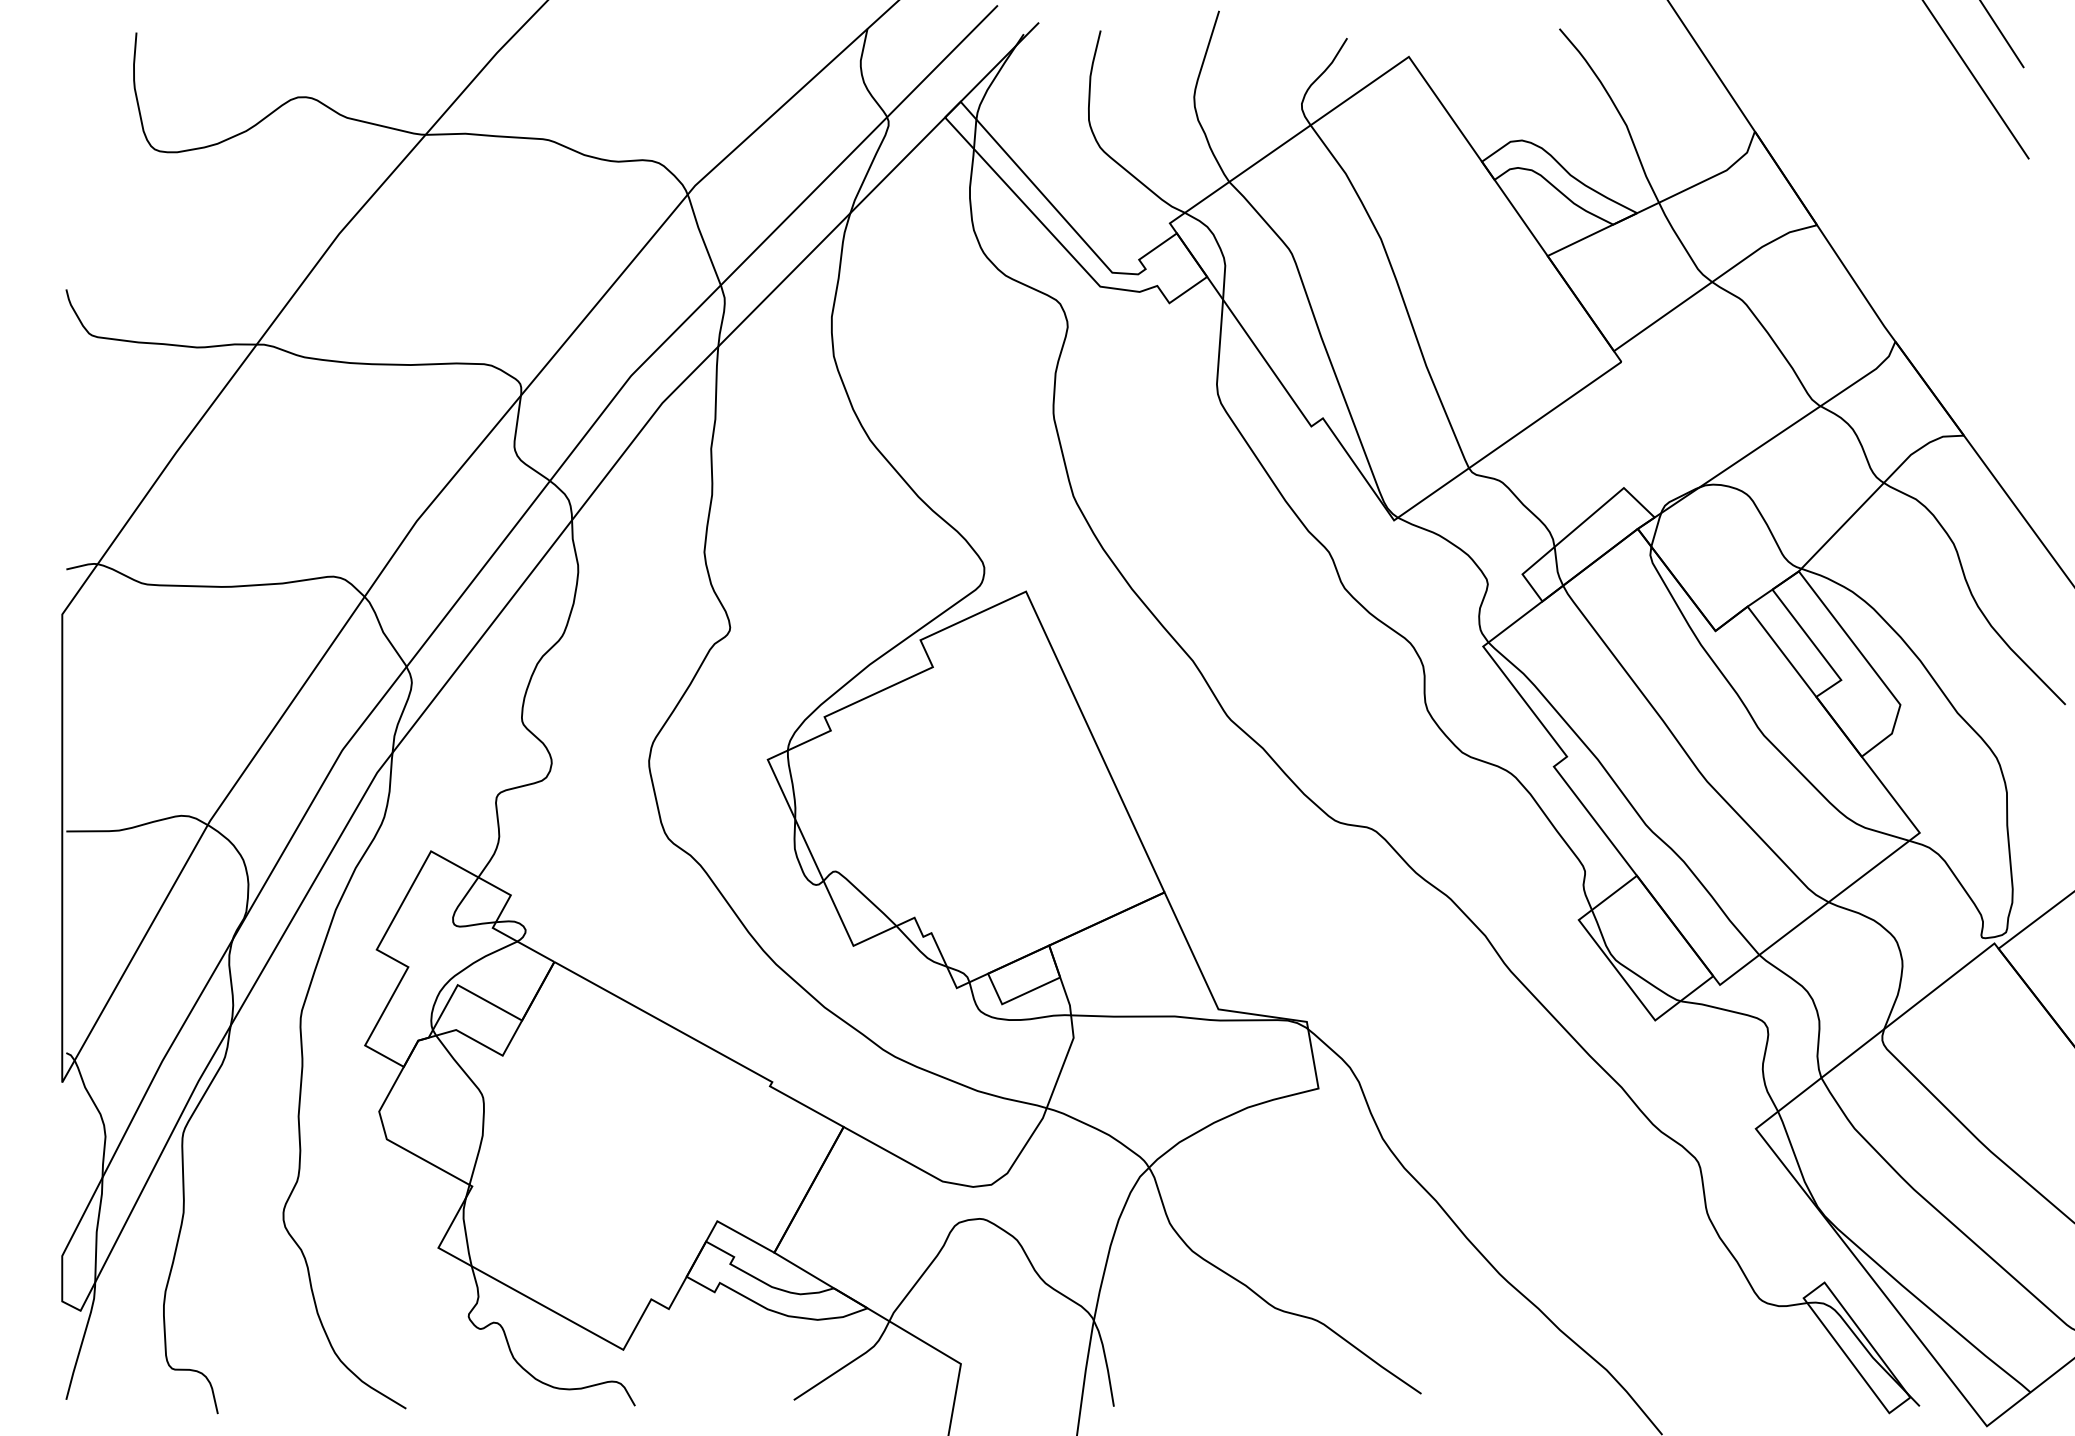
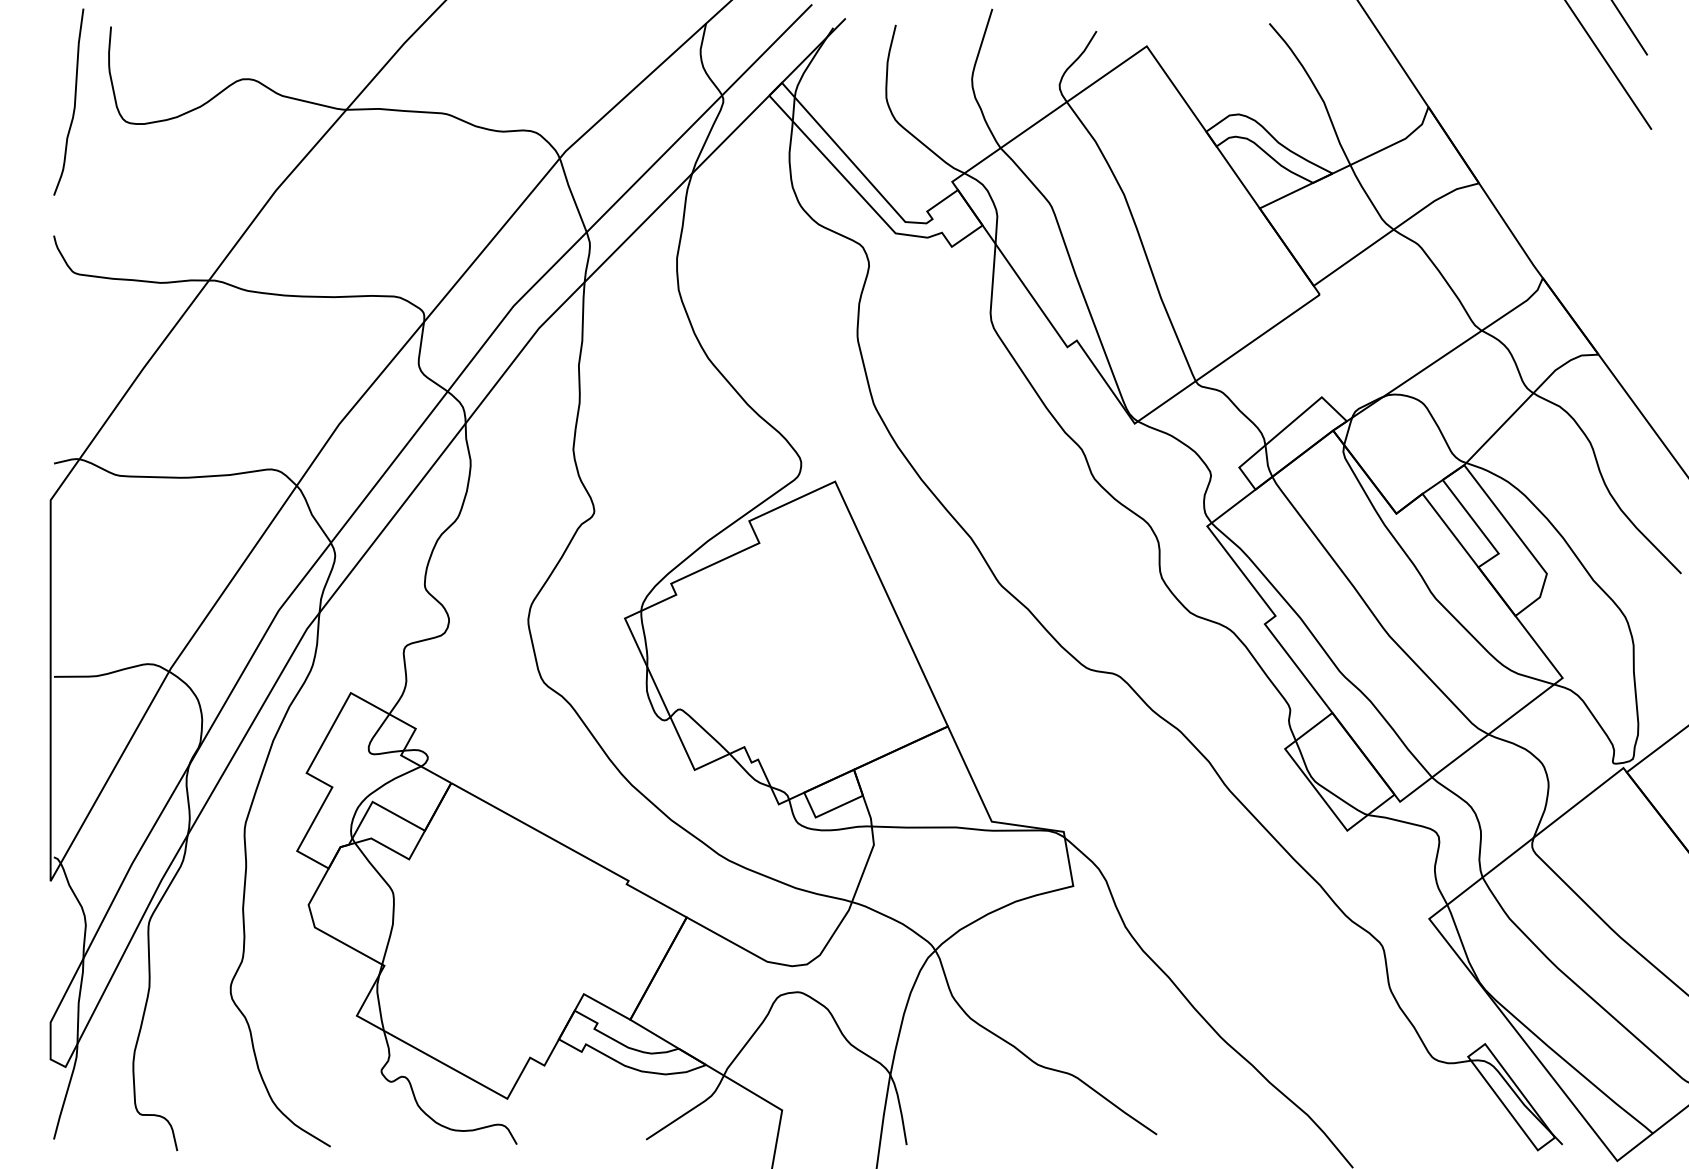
curve: (91, 125) -> (74, 102), added

